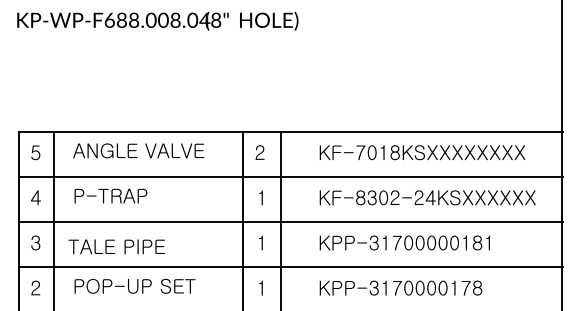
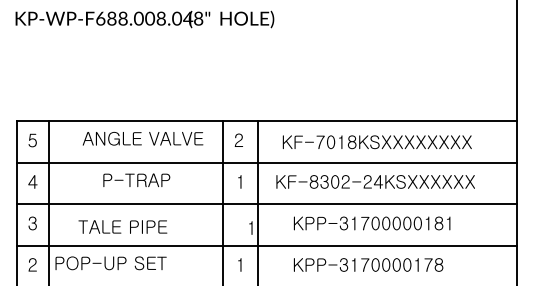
text: (138, 150) -> (142, 138), moved
text: (422, 152) -> (377, 142), moved
text: (110, 195) -> (136, 179), moved
text: (427, 197) -> (375, 181), moved
text: (260, 242) -> (250, 227), moved
text: (116, 246) -> (122, 226), moved
text: (134, 285) -> (110, 262), moved

